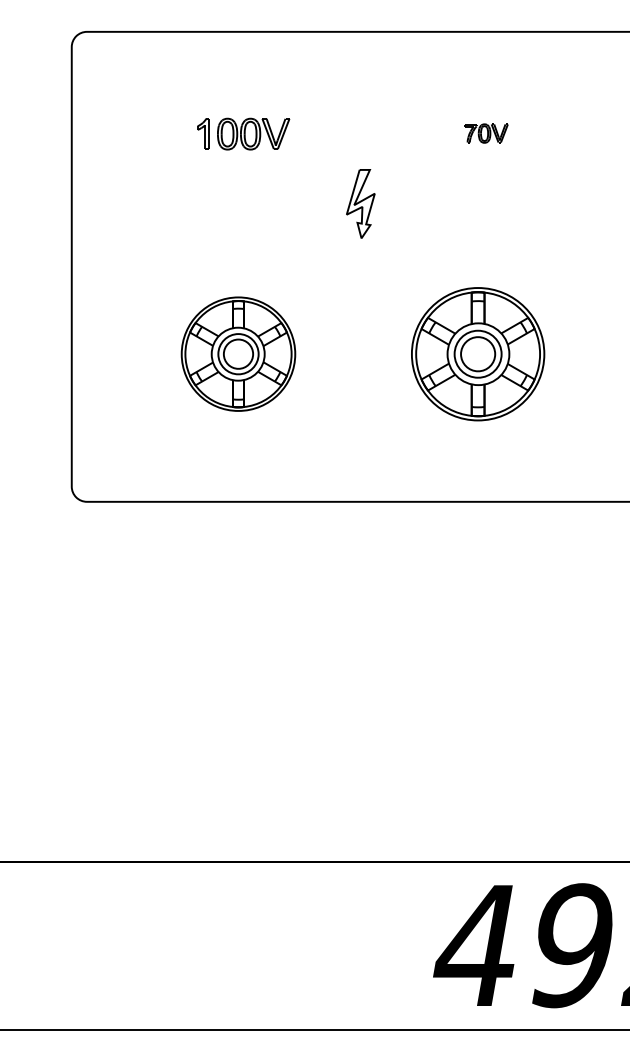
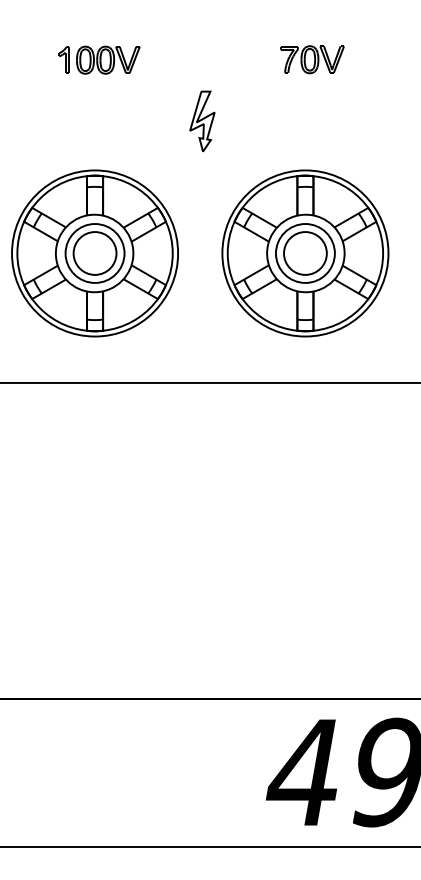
part: (486, 133) -> (312, 59), size x1.67
part: (238, 353) -> (95, 252), size x1.67
part: (477, 353) -> (304, 252), size x1.43

